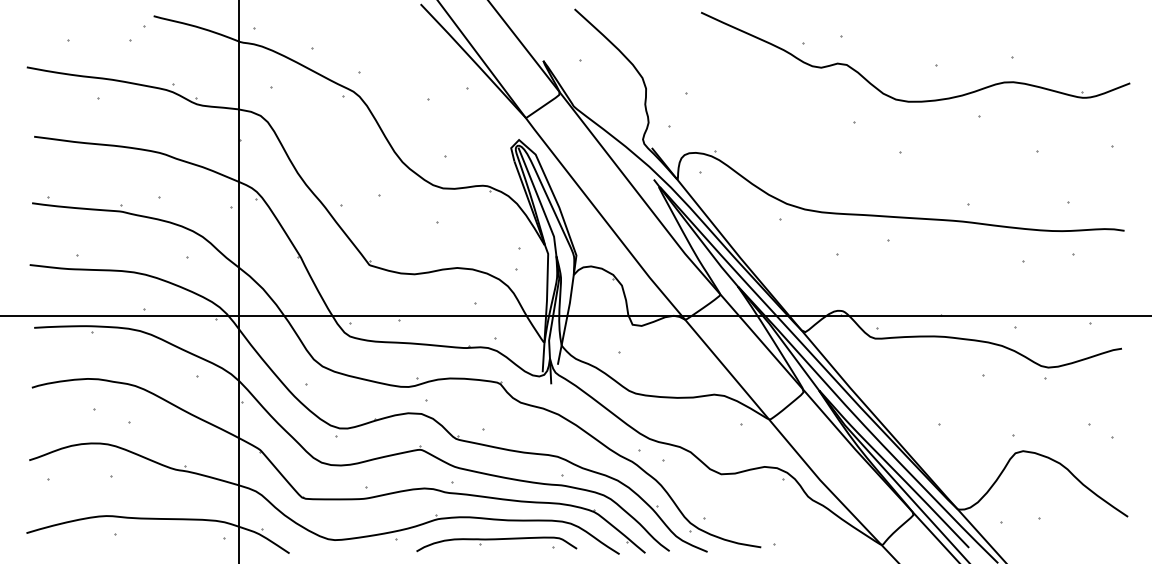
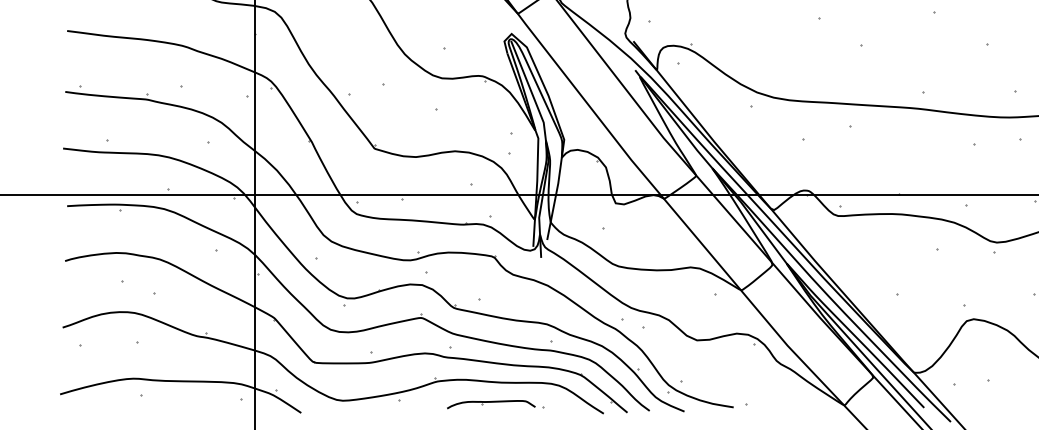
part: (496, 544) -> (490, 404), size x0.6

